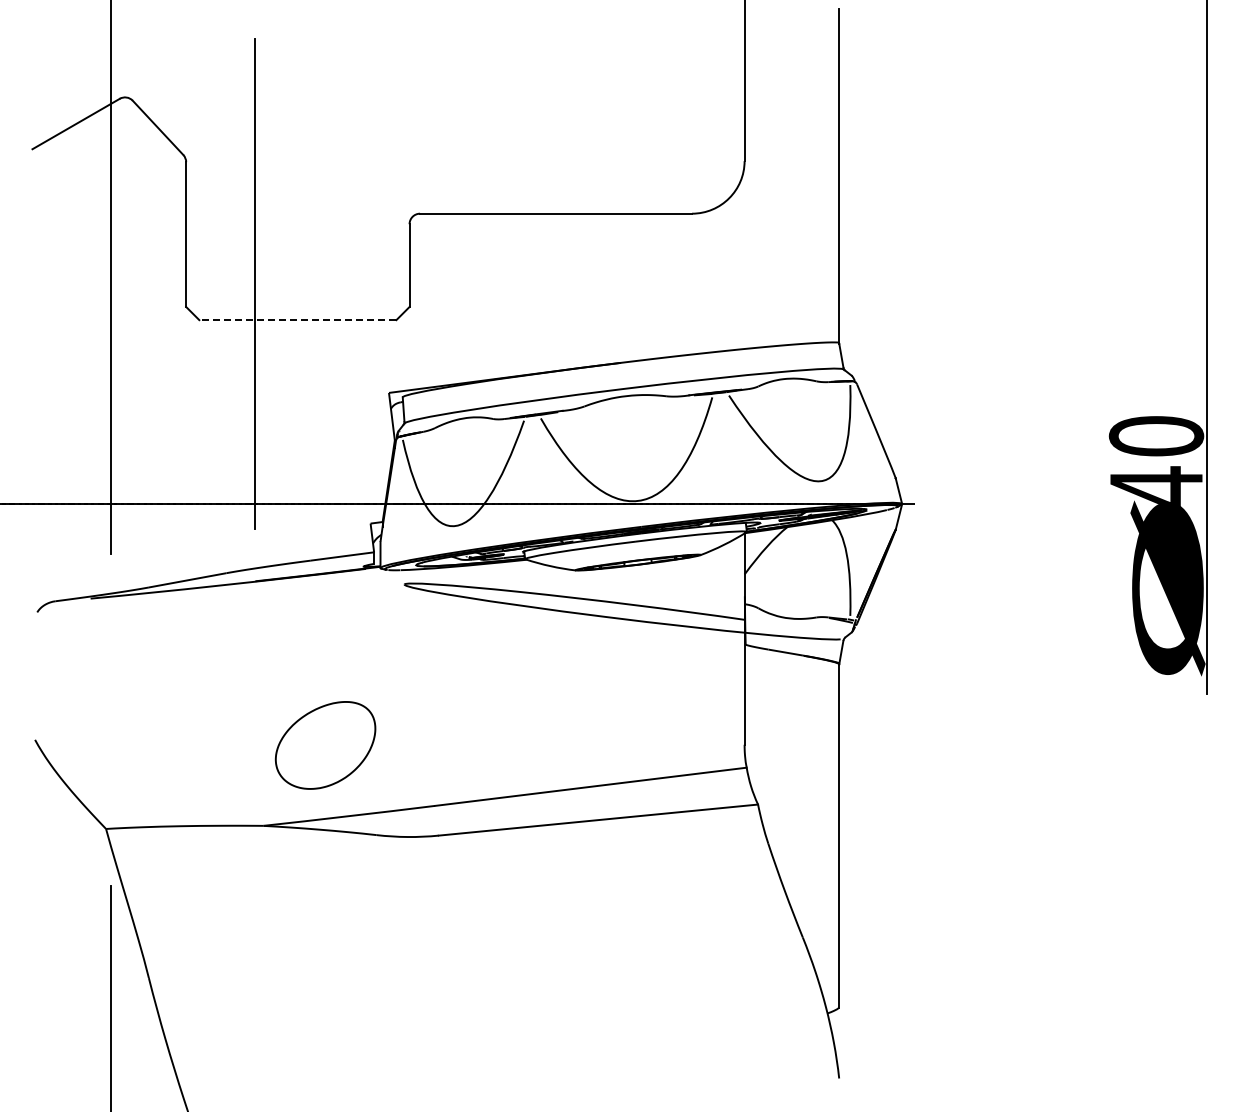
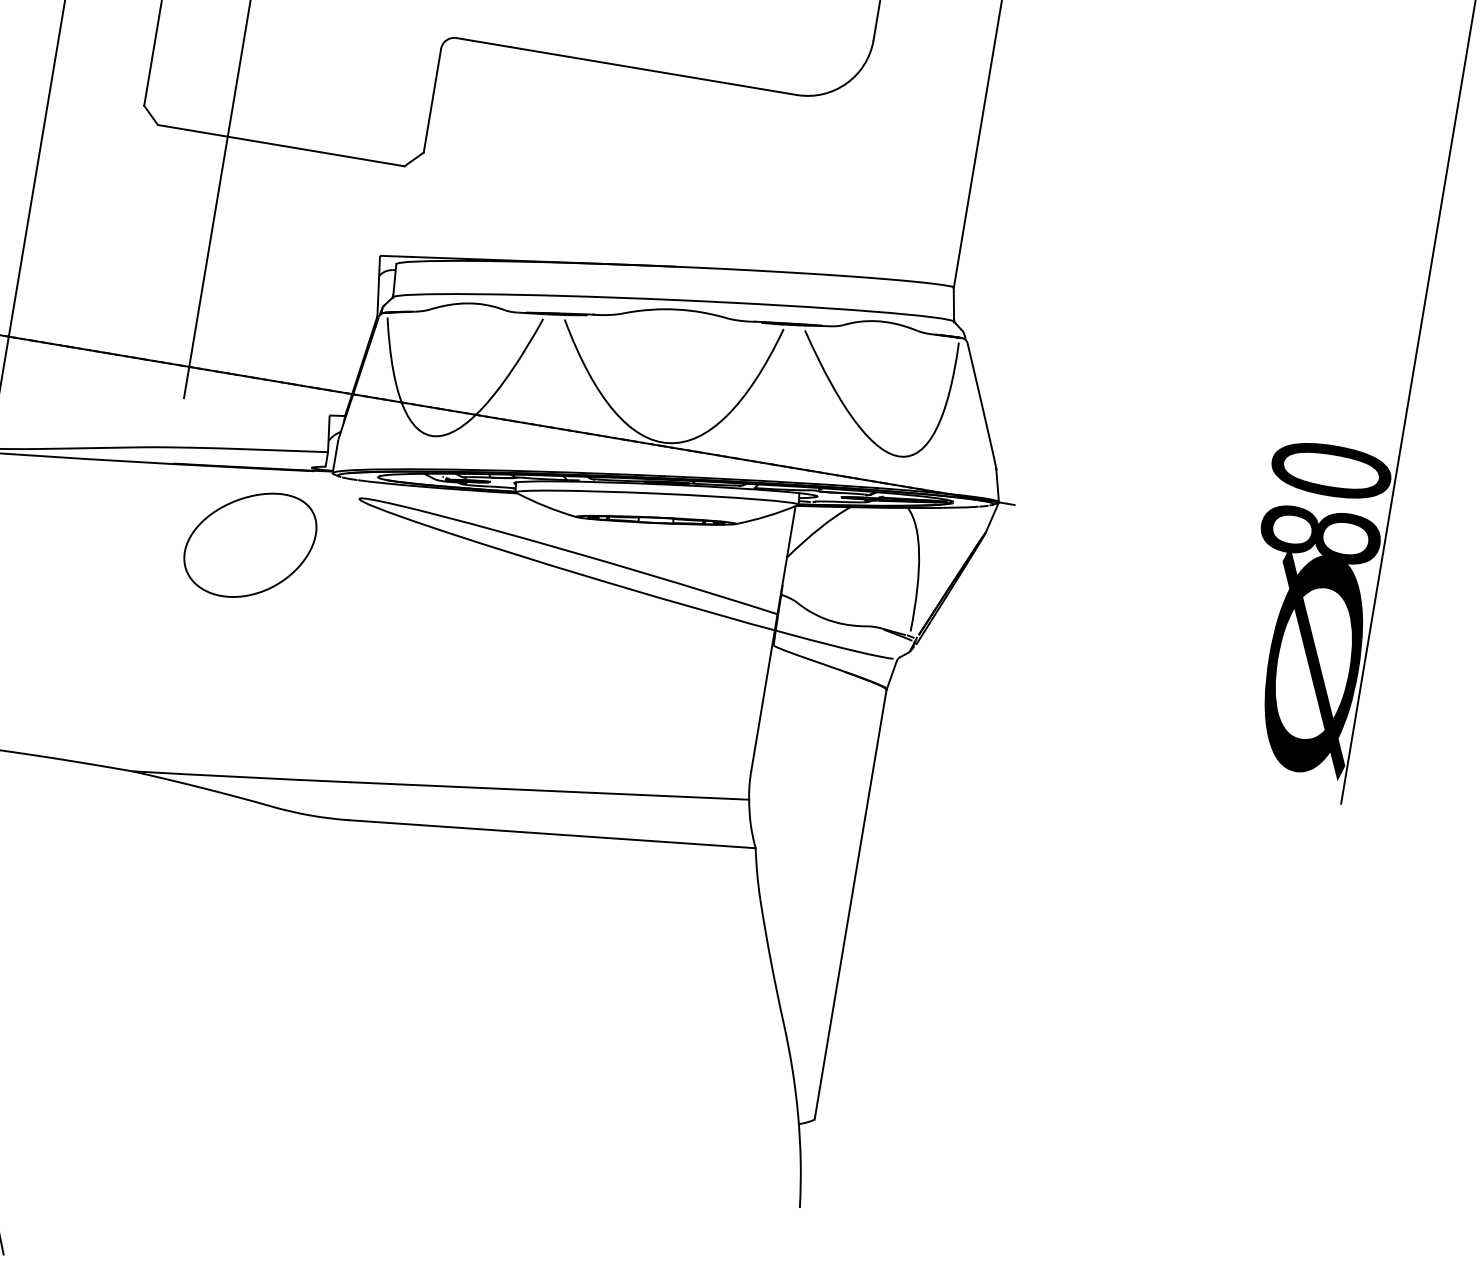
line: (297, 320) -> (280, 146), dashed -> solid
text: (1156, 486) -> (1320, 533), 40 -> 80
part: (325, 745) -> (249, 544), moved

